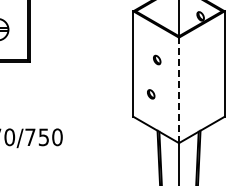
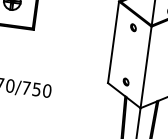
part: (157, 59) -> (133, 27), moved
line: (179, 90) -> (146, 67), dashed -> solid
part: (151, 94) -> (126, 82), moved

